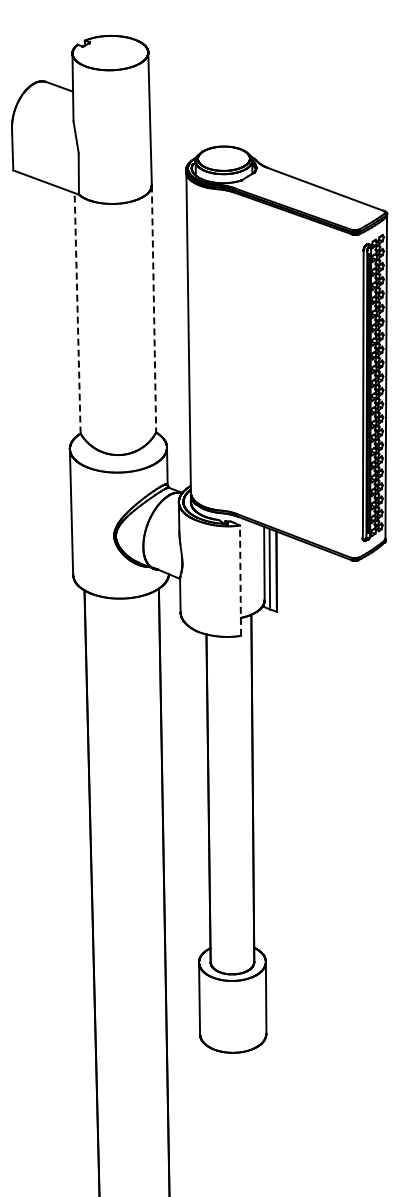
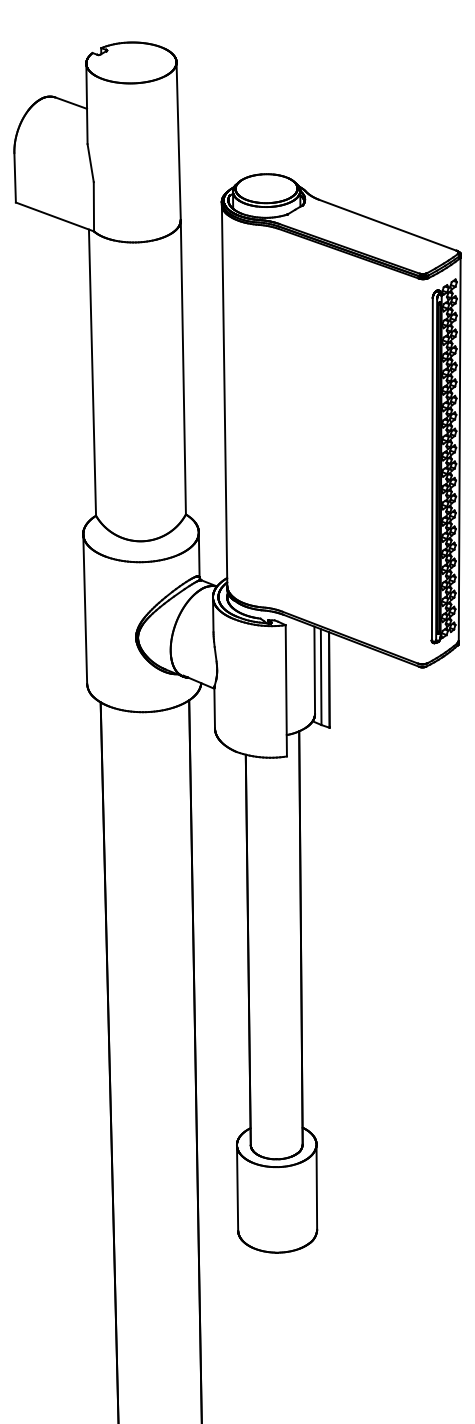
line: (154, 309) -> (183, 368), dashed -> solid
line: (77, 312) -> (92, 371), dashed -> solid
line: (240, 580) -> (286, 690), dashed -> solid

